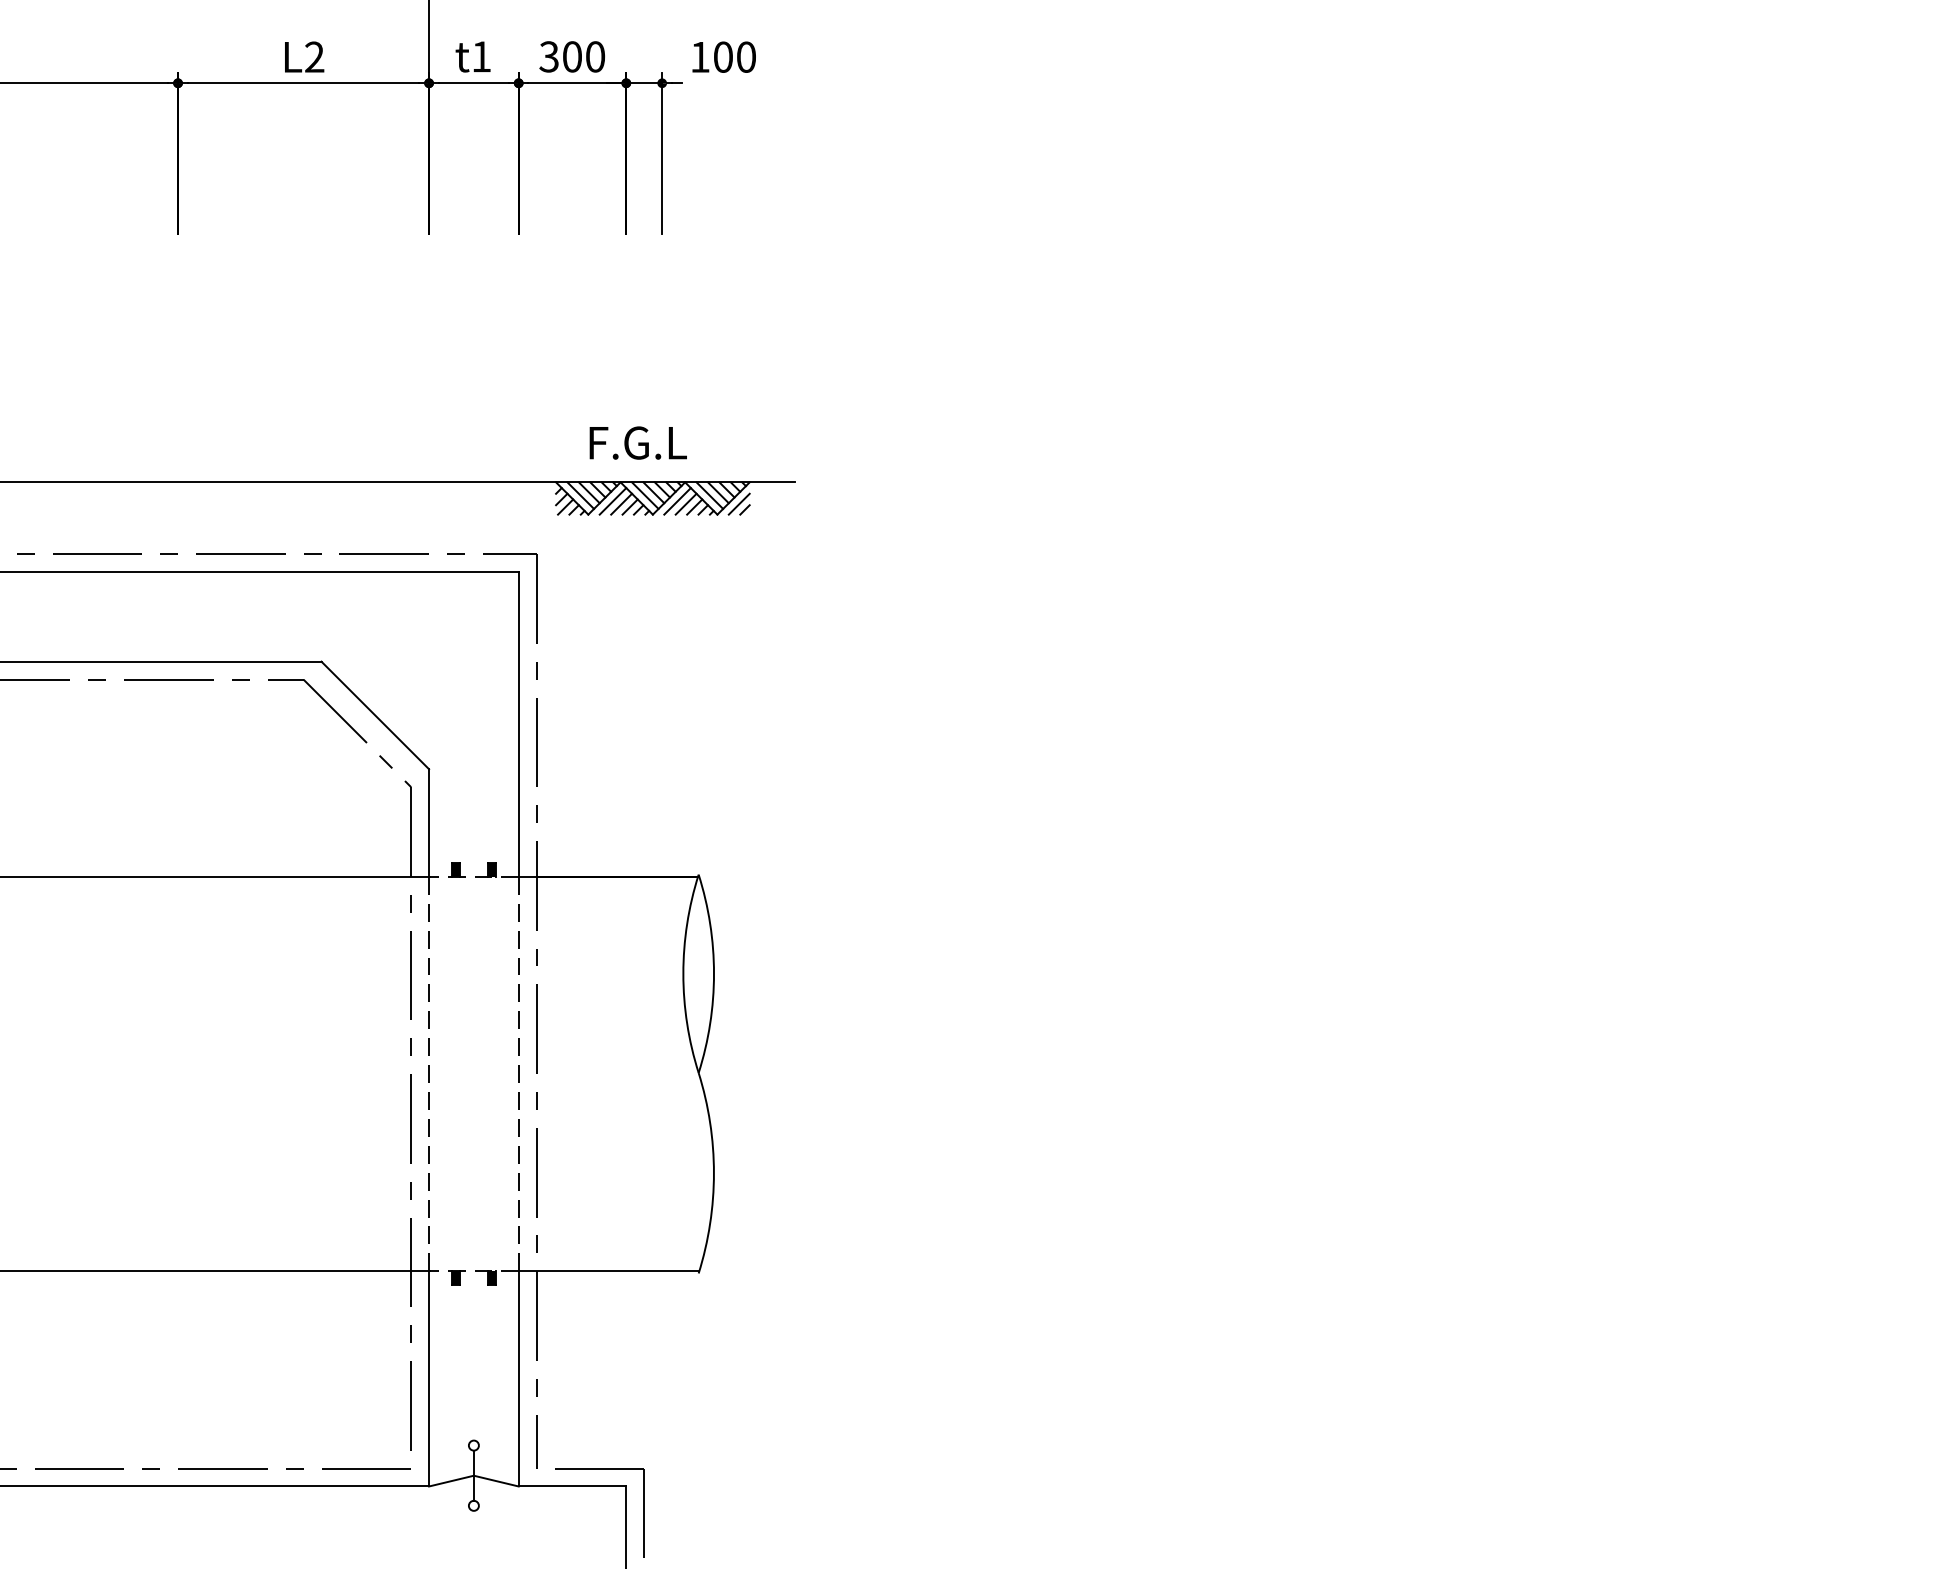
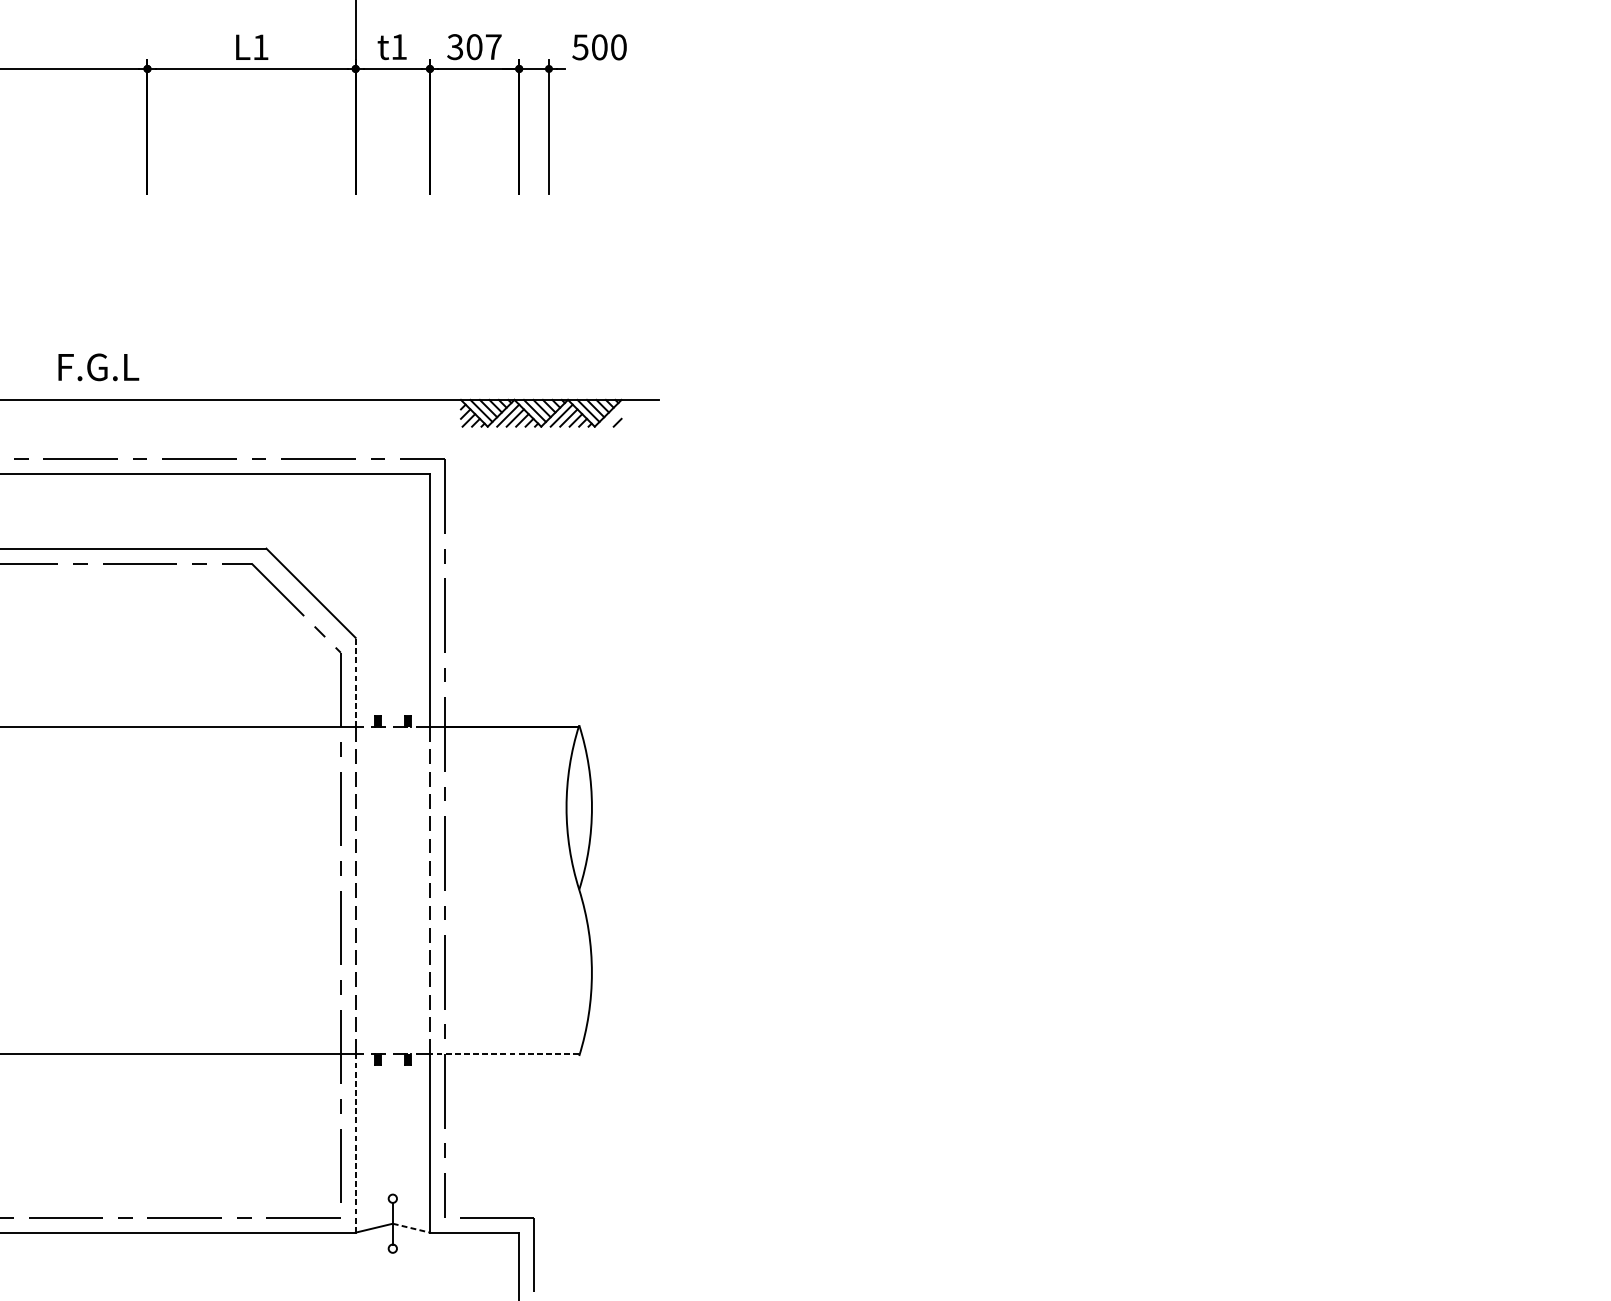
text: (314, 56) -> (260, 46), L2 -> L1
text: (595, 56) -> (493, 46), 300 -> 307
text: (699, 57) -> (579, 47), 100 -> 500
text: (637, 442) -> (98, 366), moved
line: (738, 503) -> (612, 417), removed
line: (429, 823) -> (356, 682), solid -> dashed
line: (609, 1271) -> (505, 1054), solid -> dashed
line: (429, 1378) -> (356, 1143), solid -> dashed
line: (496, 1481) -> (411, 1228), solid -> dashed

